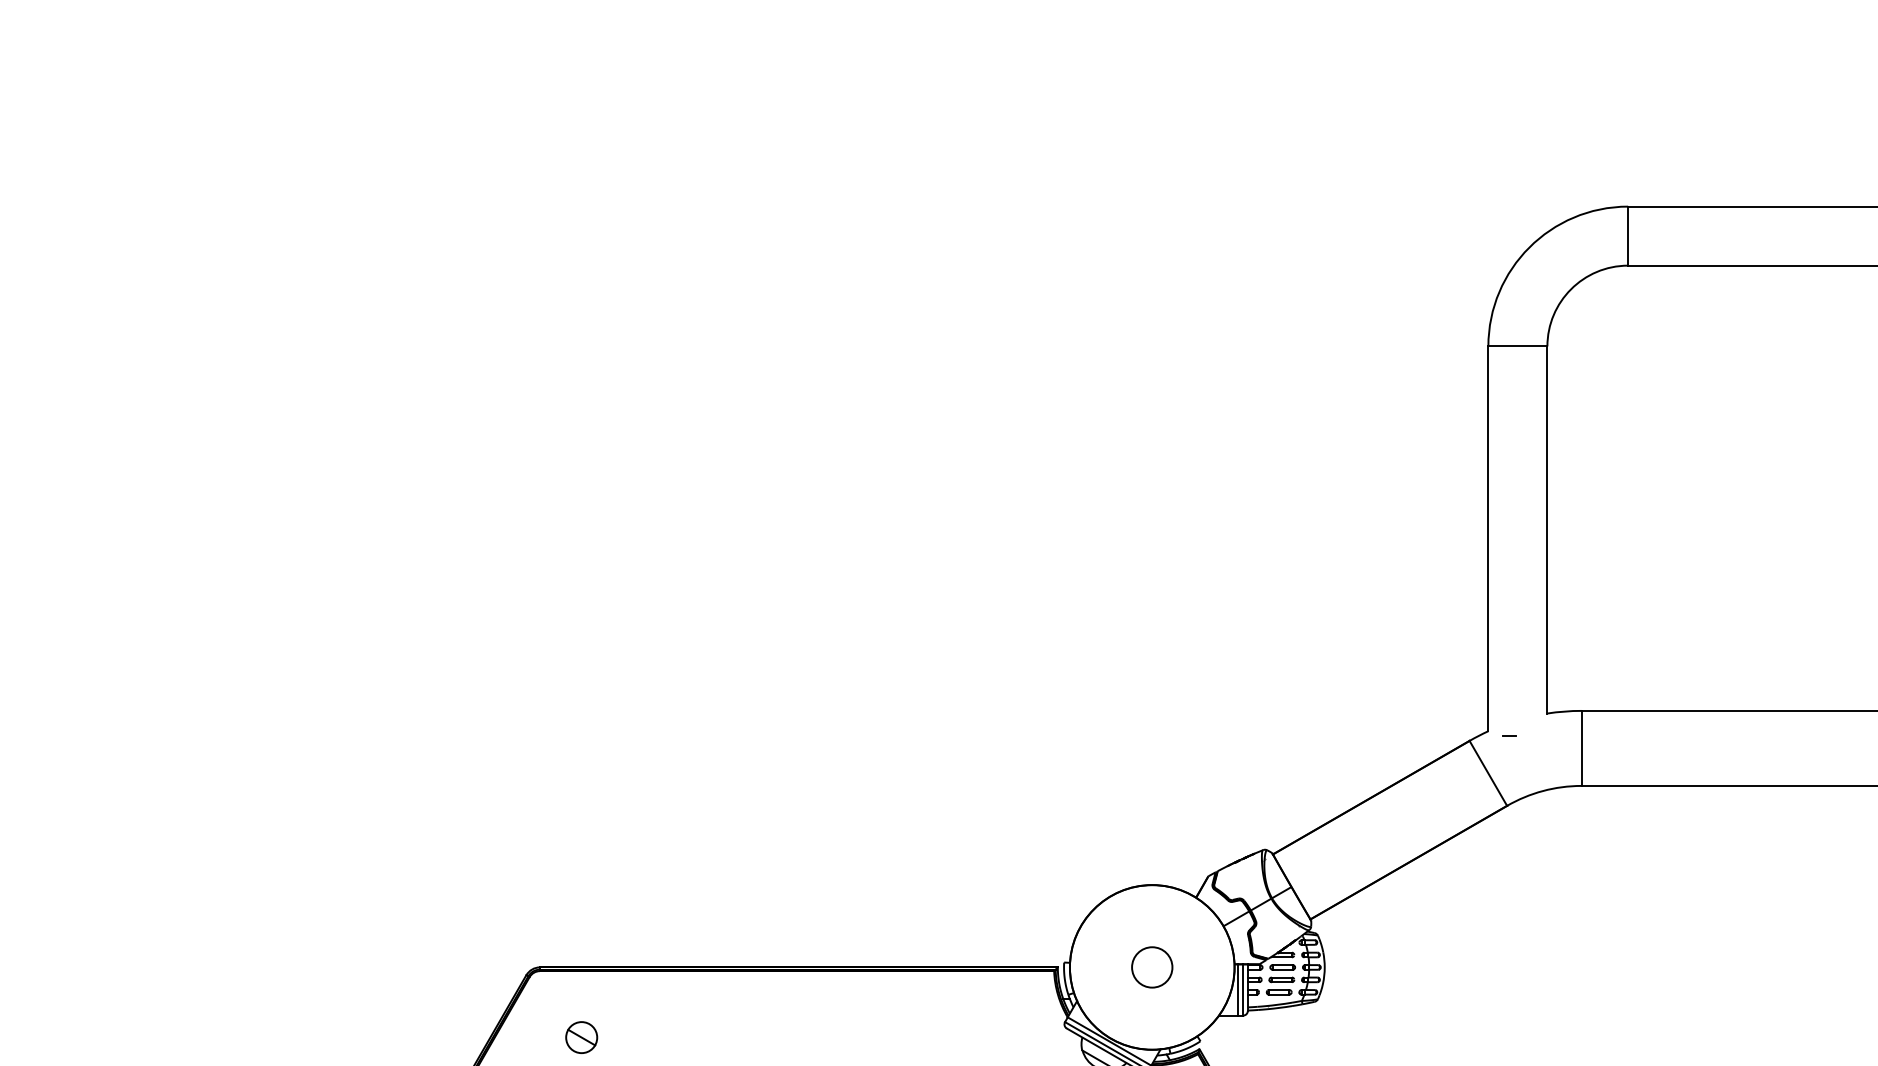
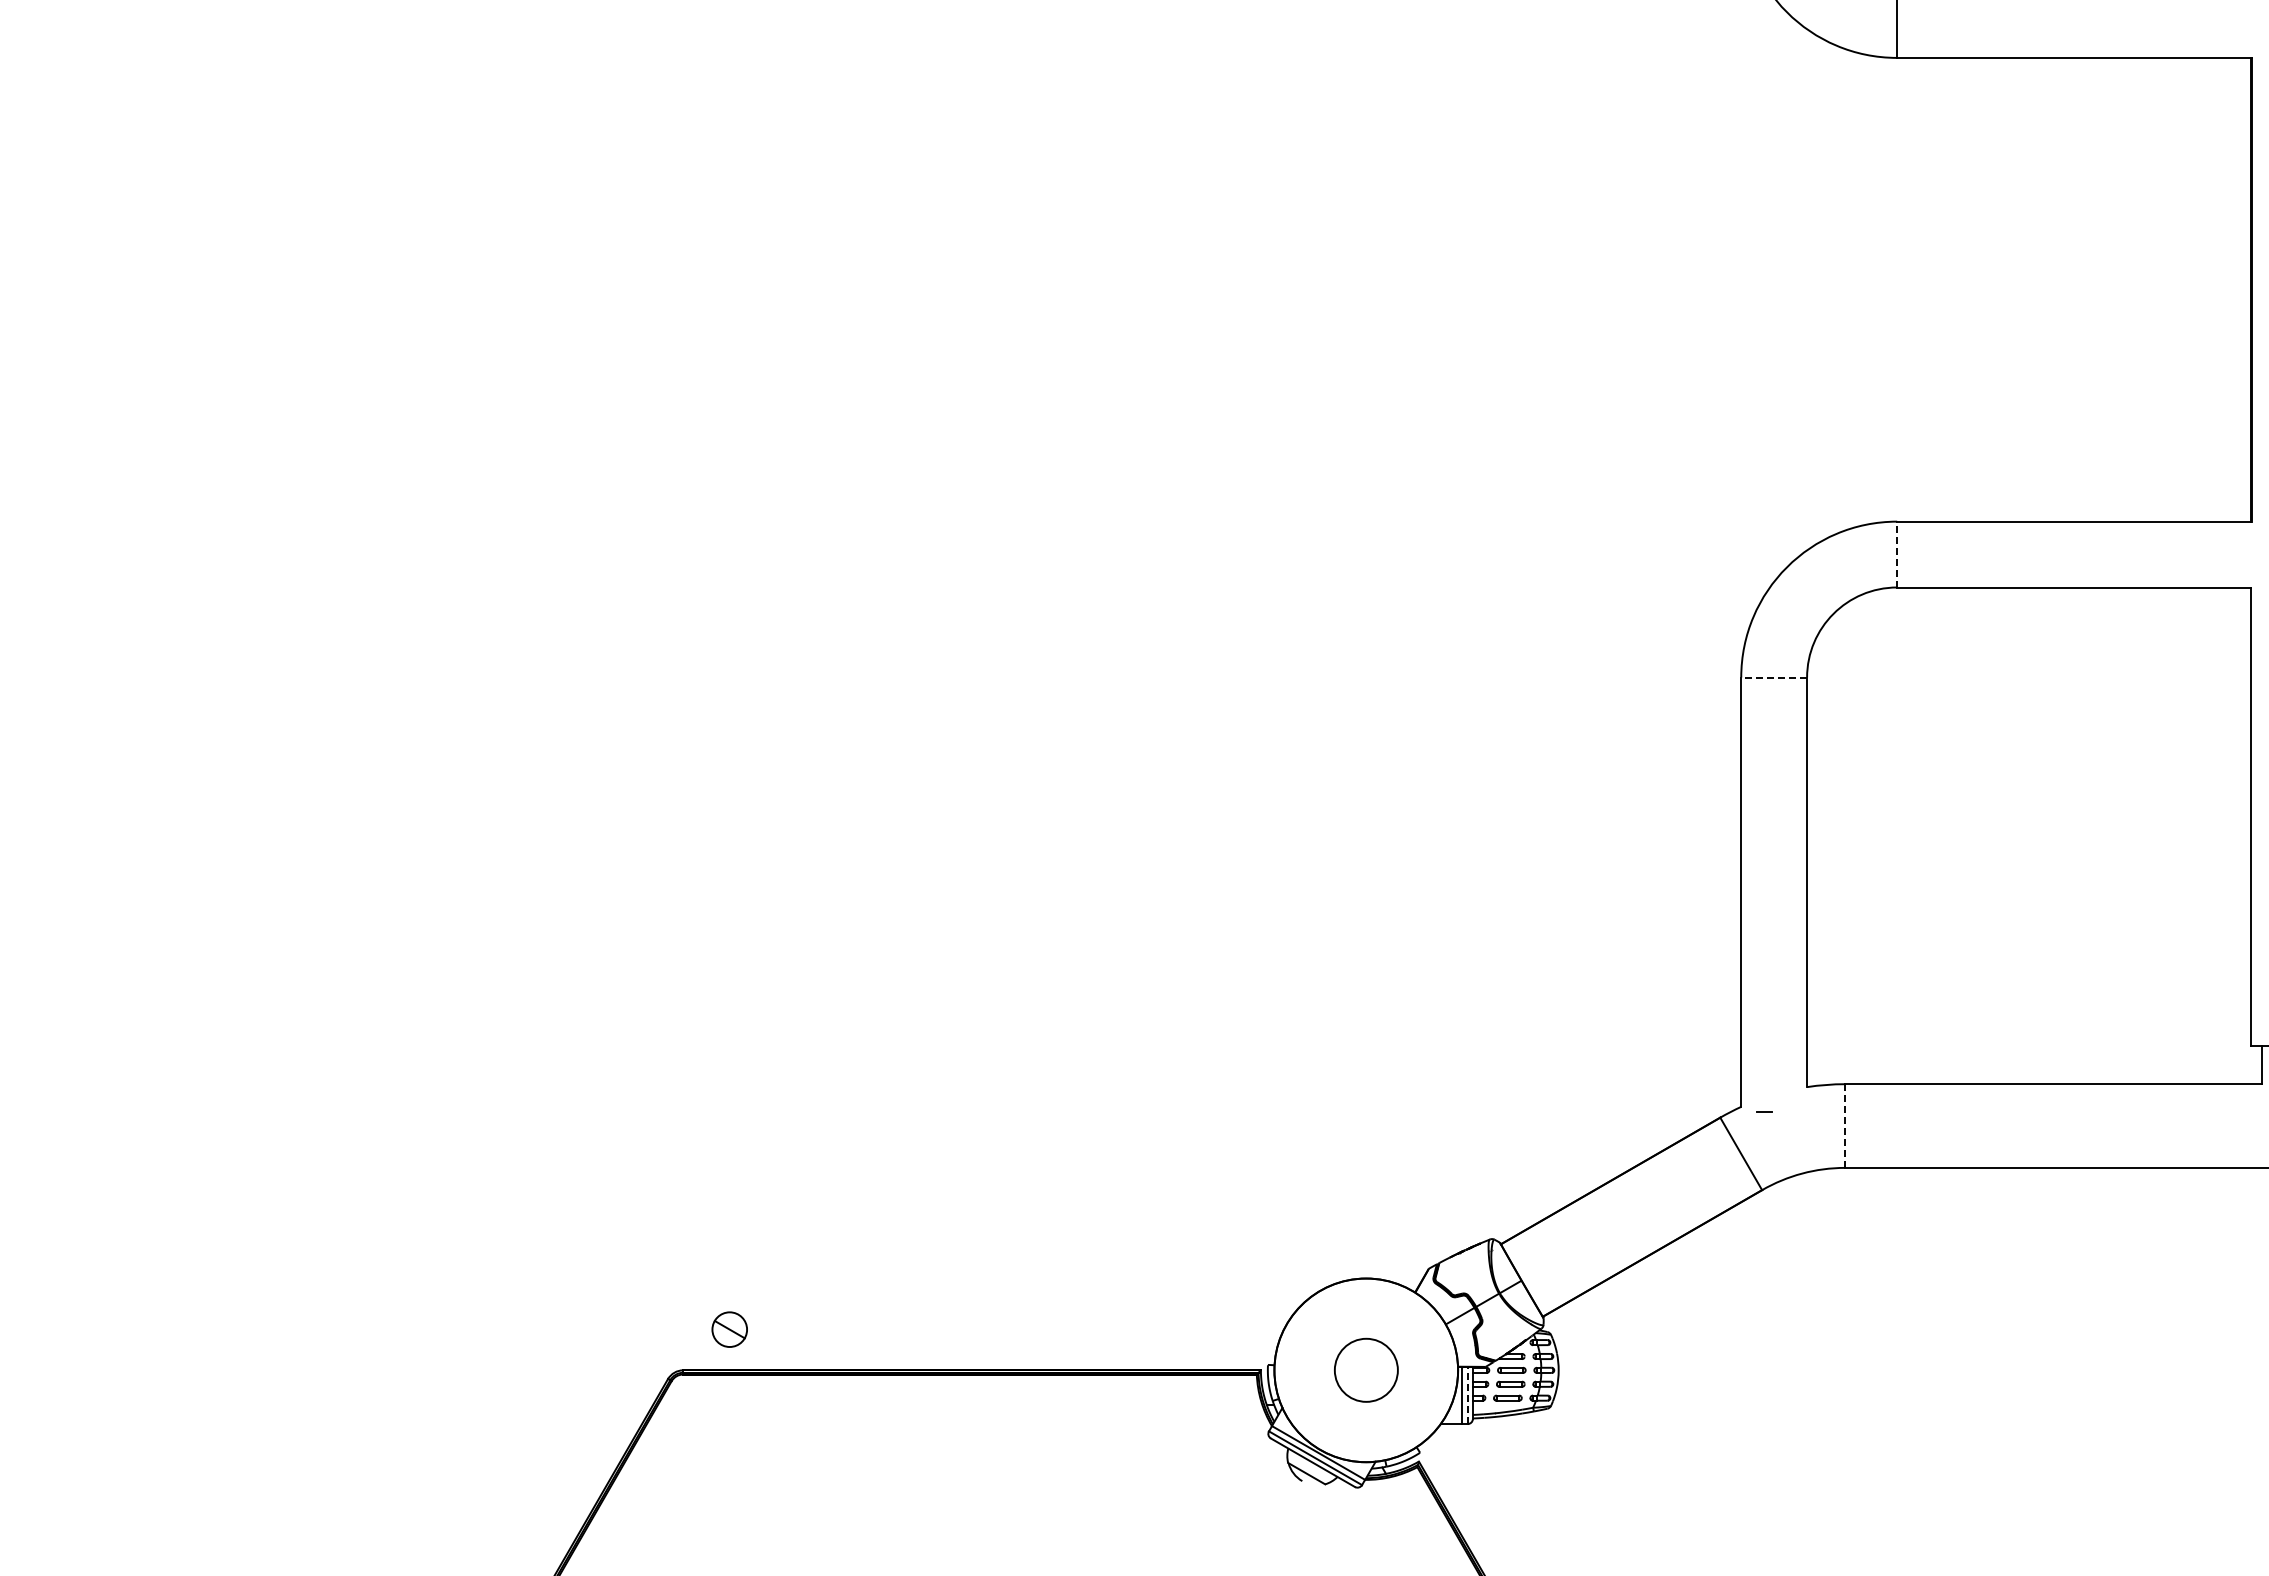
line: (1628, 236) -> (1897, 554), solid -> dashed
line: (1518, 346) -> (1774, 677), solid -> dashed
line: (1581, 748) -> (1845, 1126), solid -> dashed
circle: (1151, 967) -> (1365, 1370), size x1.4
line: (1243, 989) -> (1467, 1395), solid -> dashed
part: (581, 1037) -> (729, 1329), moved

